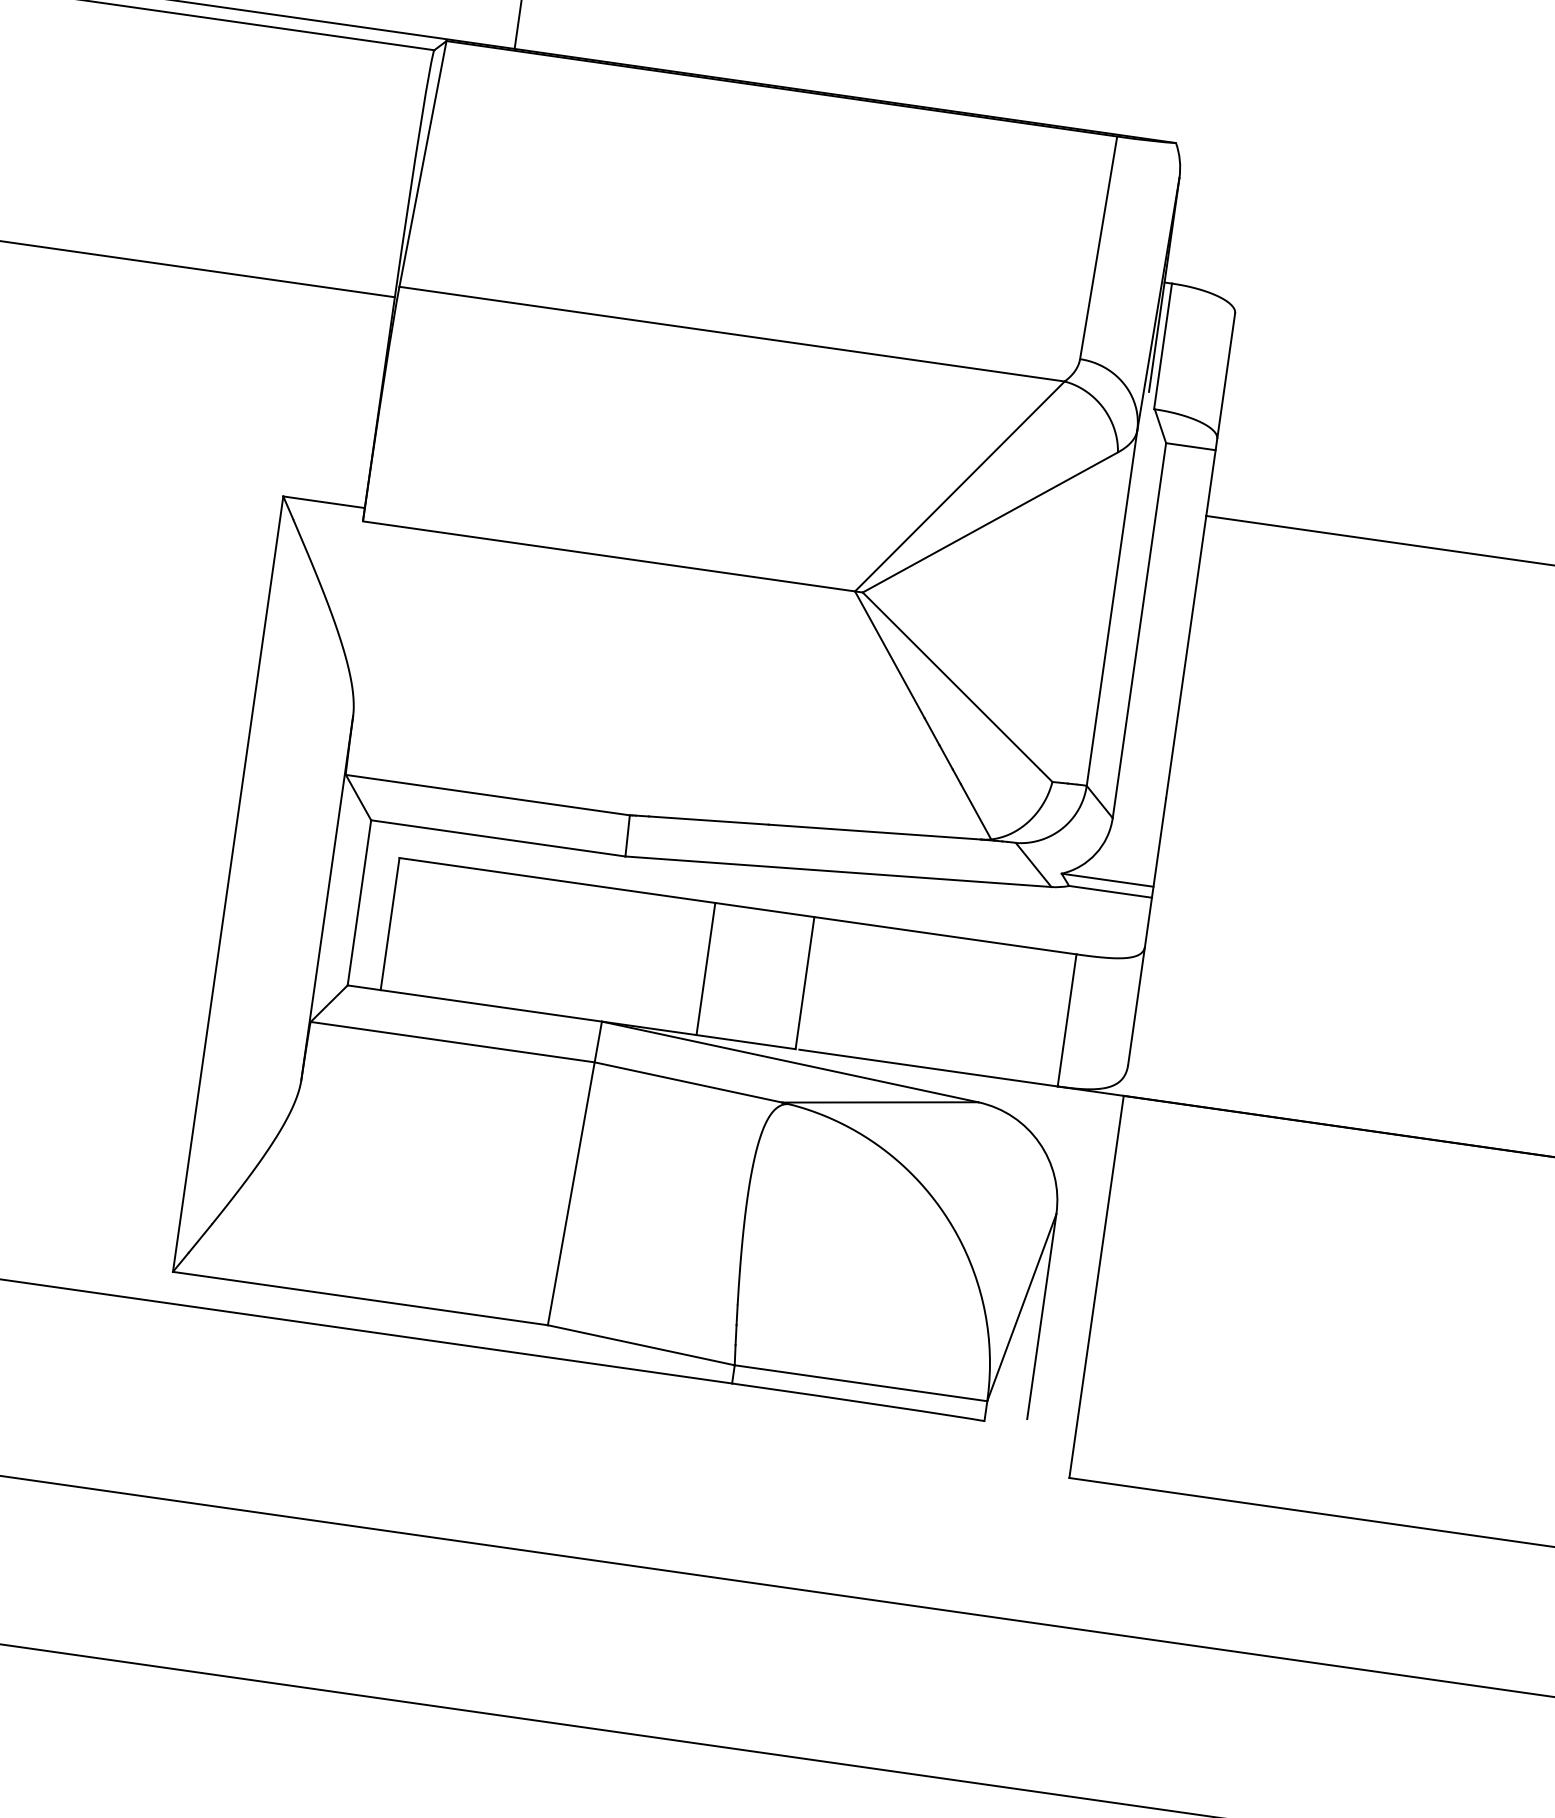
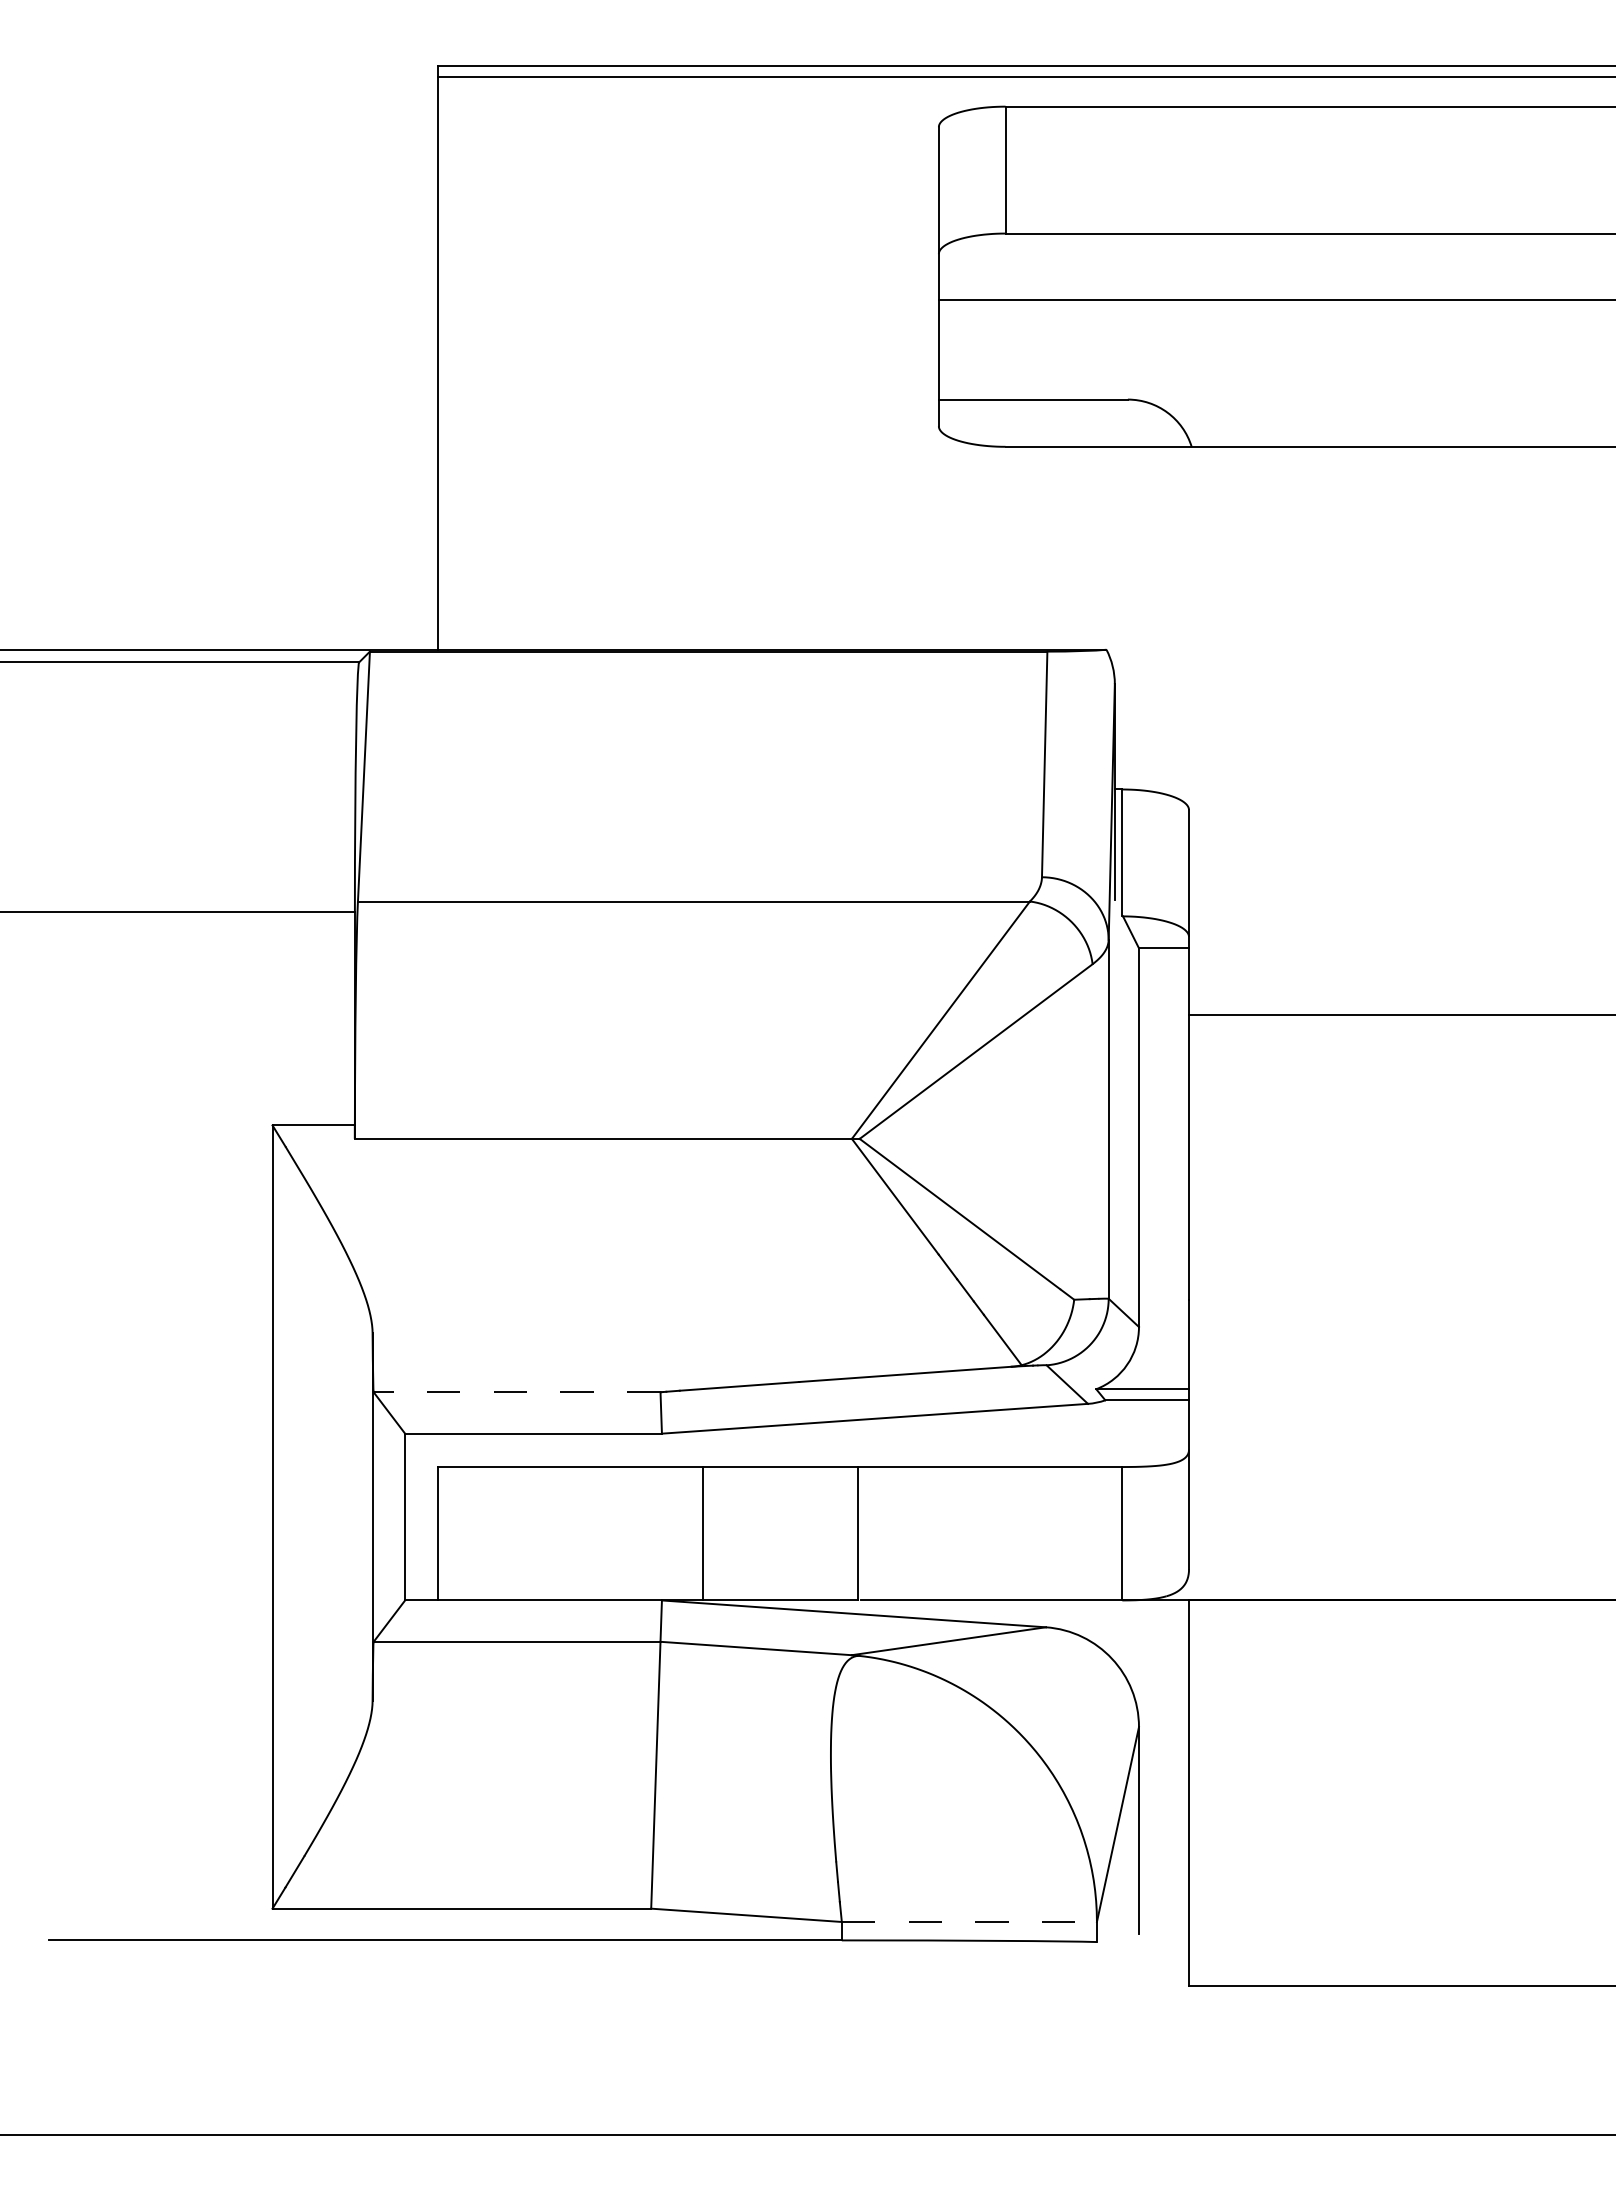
line: (487, 795) -> (516, 1392), solid -> dashed
line: (705, 968) -> (703, 1533), moved
line: (861, 1382) -> (969, 1921), solid -> dashed

